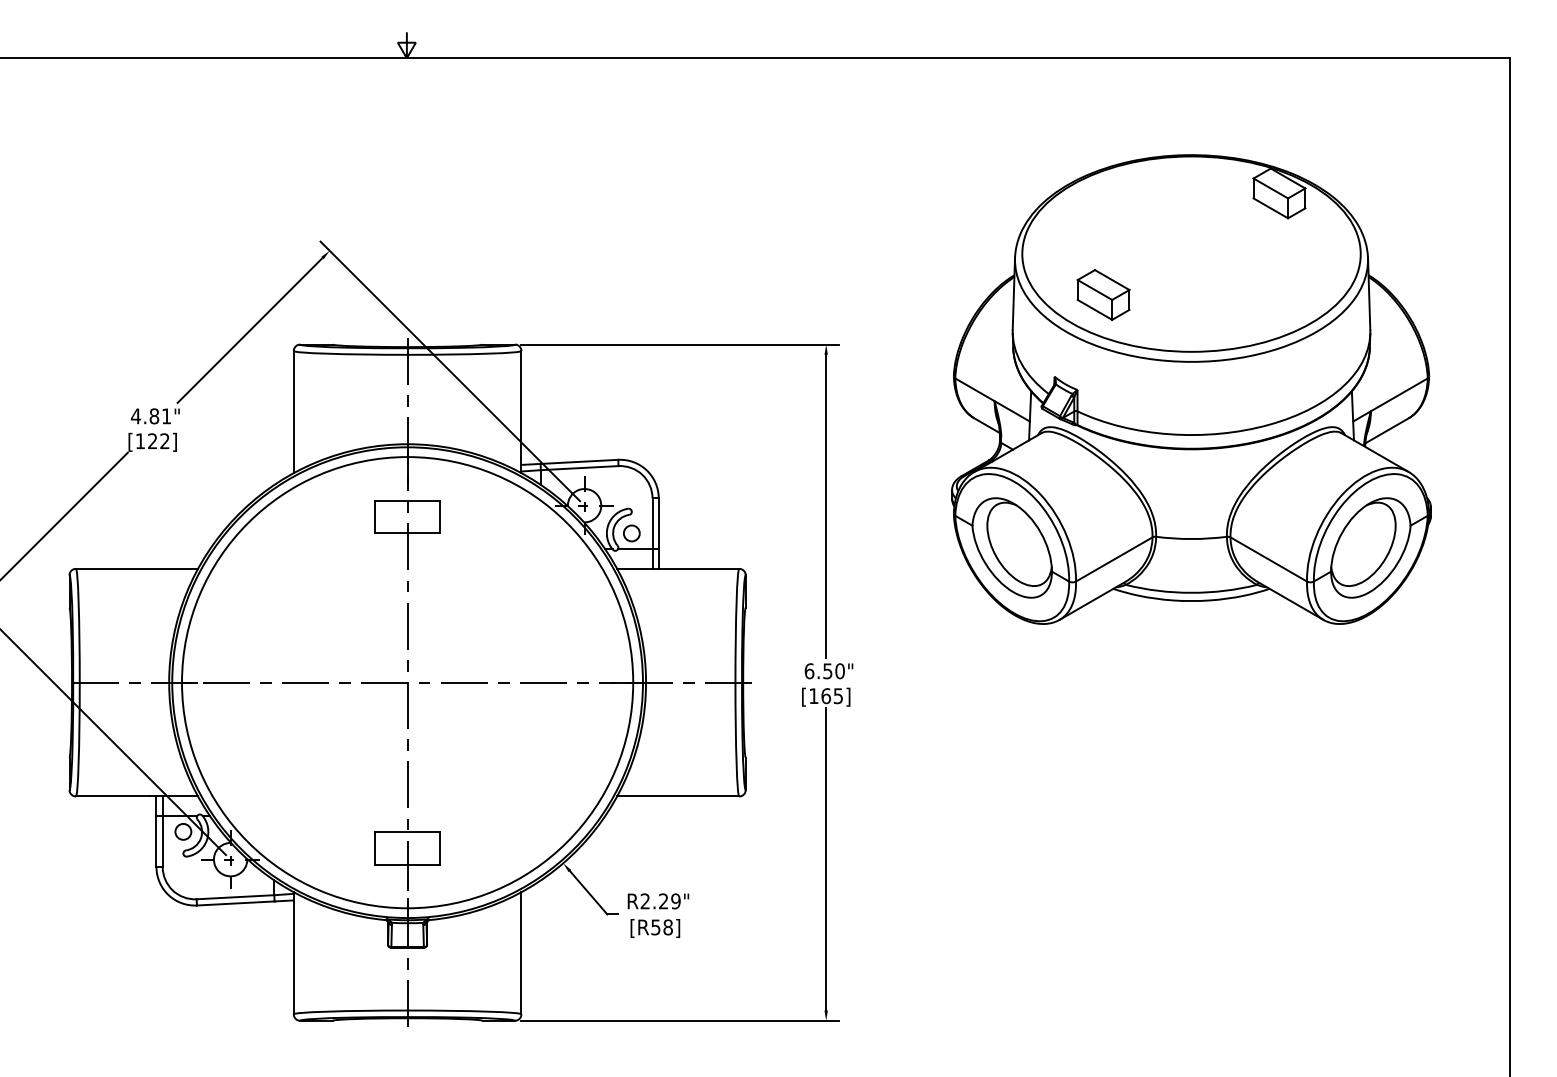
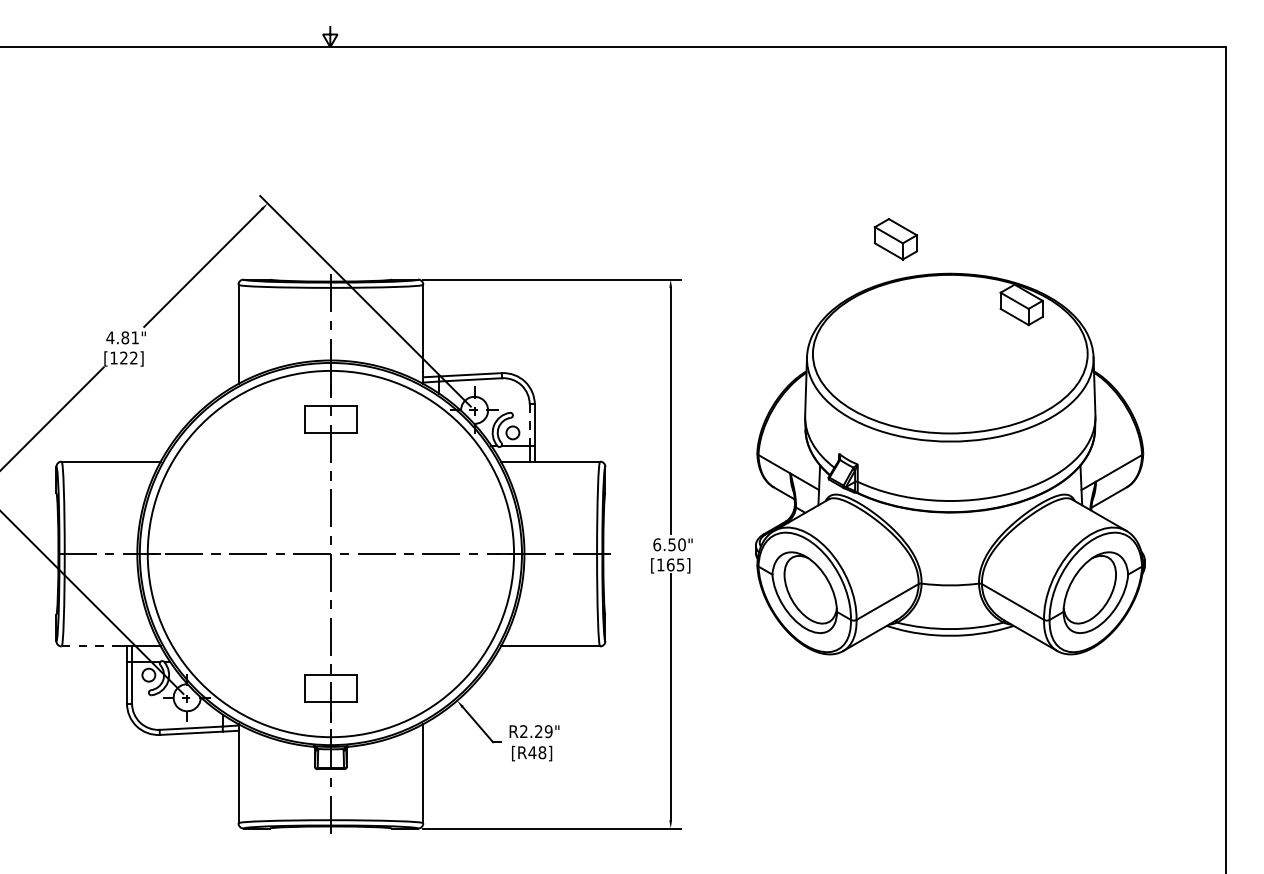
part: (1191, 388) -> (950, 463), moved
line: (652, 524) -> (529, 425), solid -> dashed
line: (113, 796) -> (92, 646), solid -> dashed
text: (655, 927) -> (532, 752), [R58] -> [R48]

